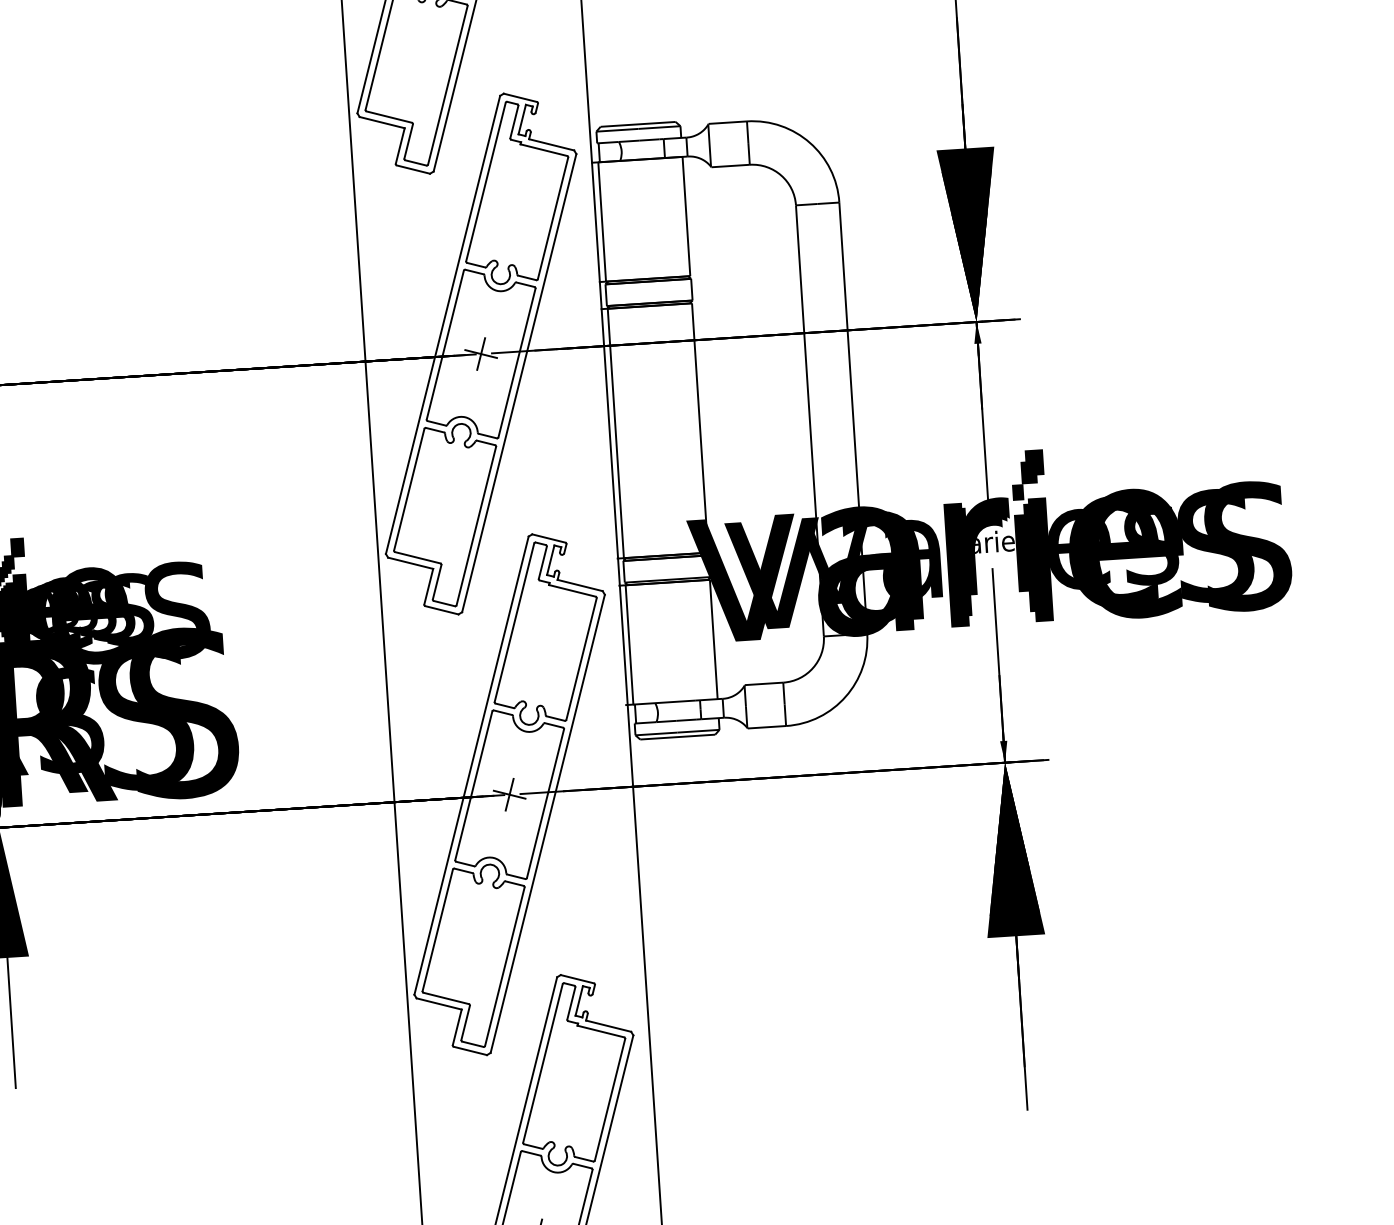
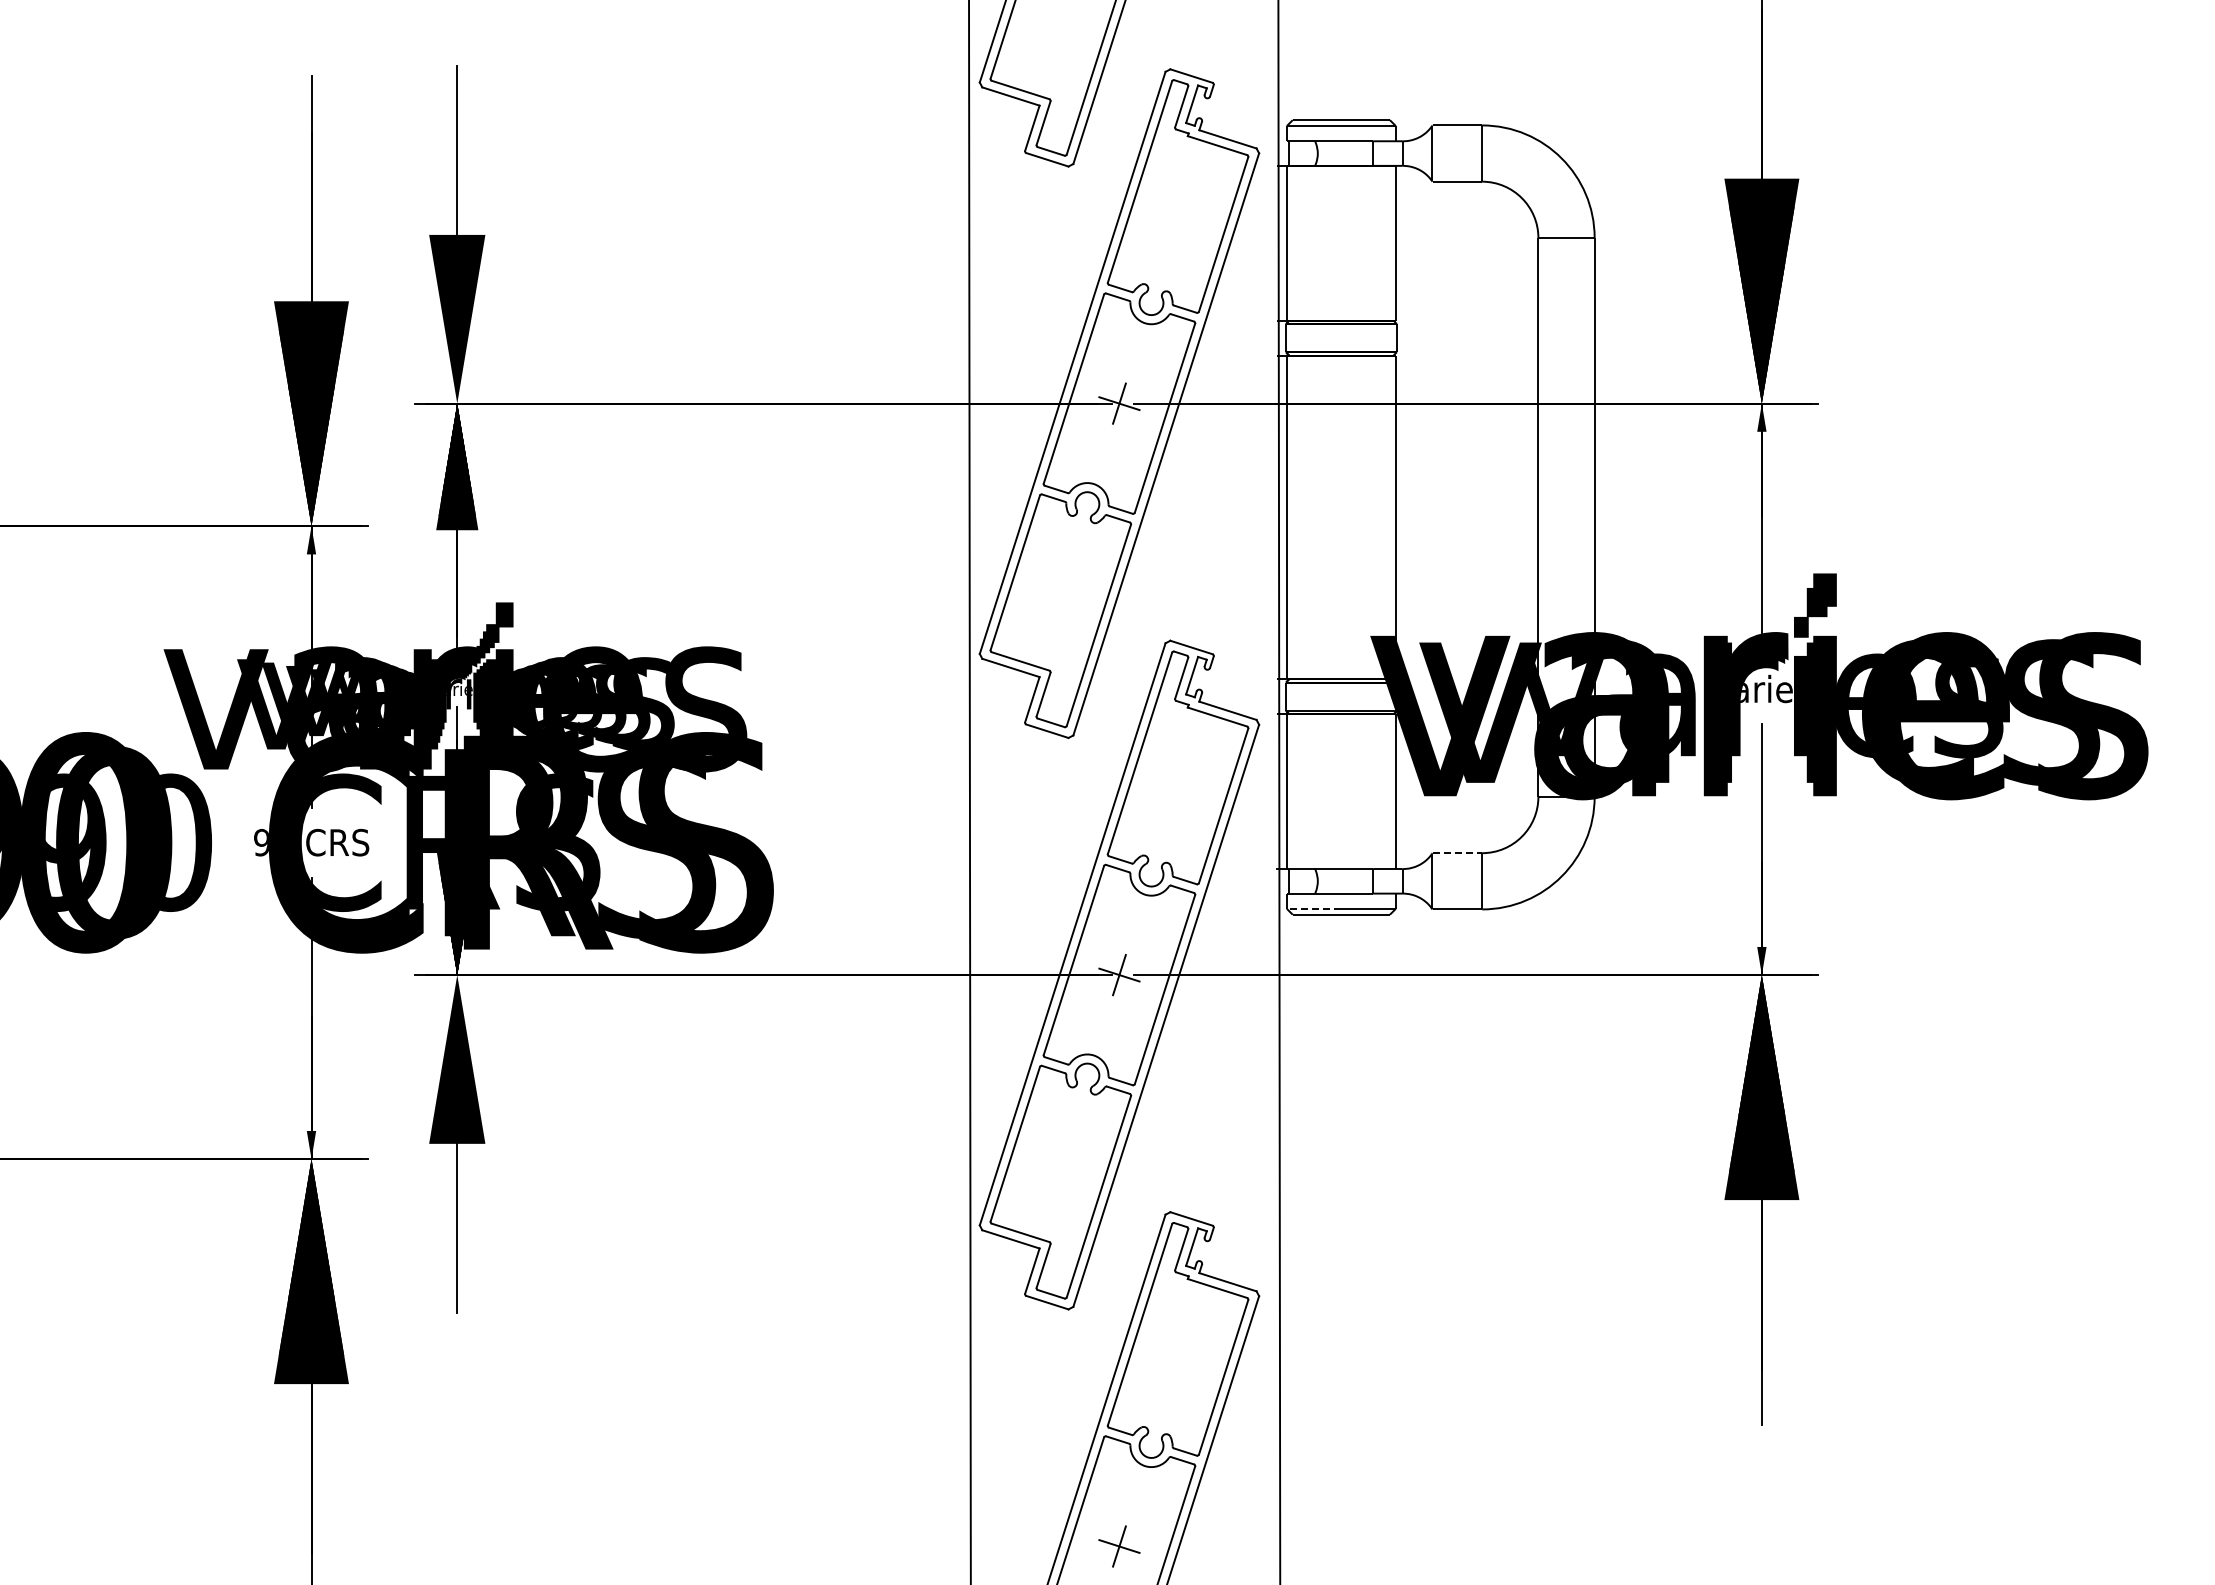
line: (764, 684) -> (1457, 853), solid -> dashed
line: (655, 733) -> (1313, 908), solid -> dashed

